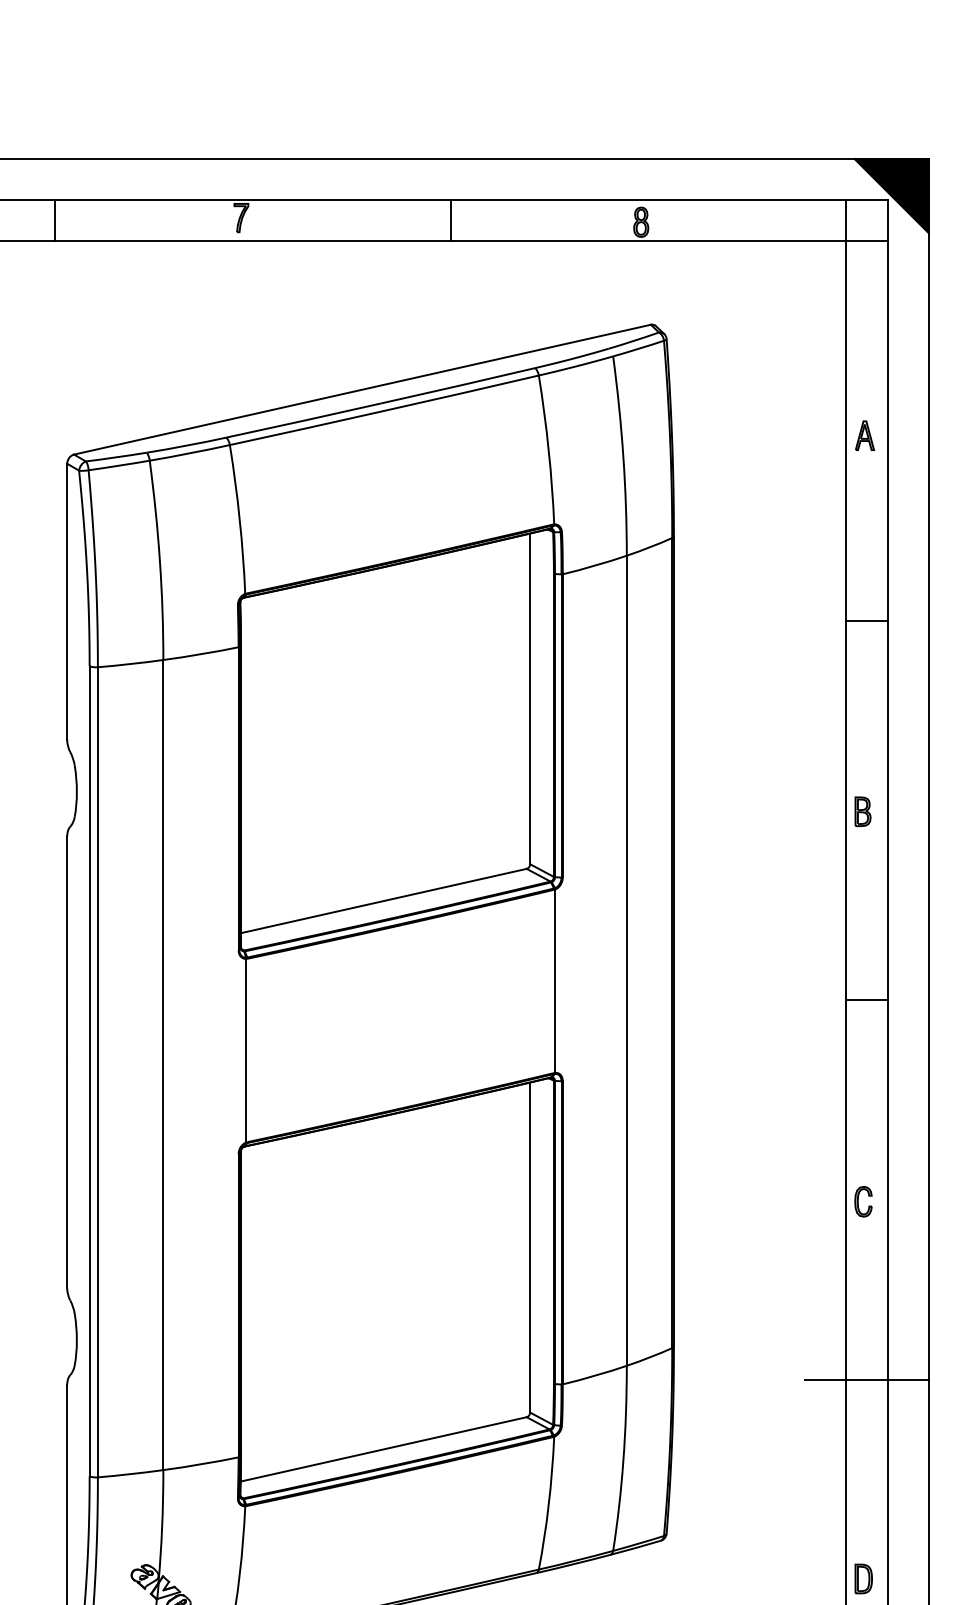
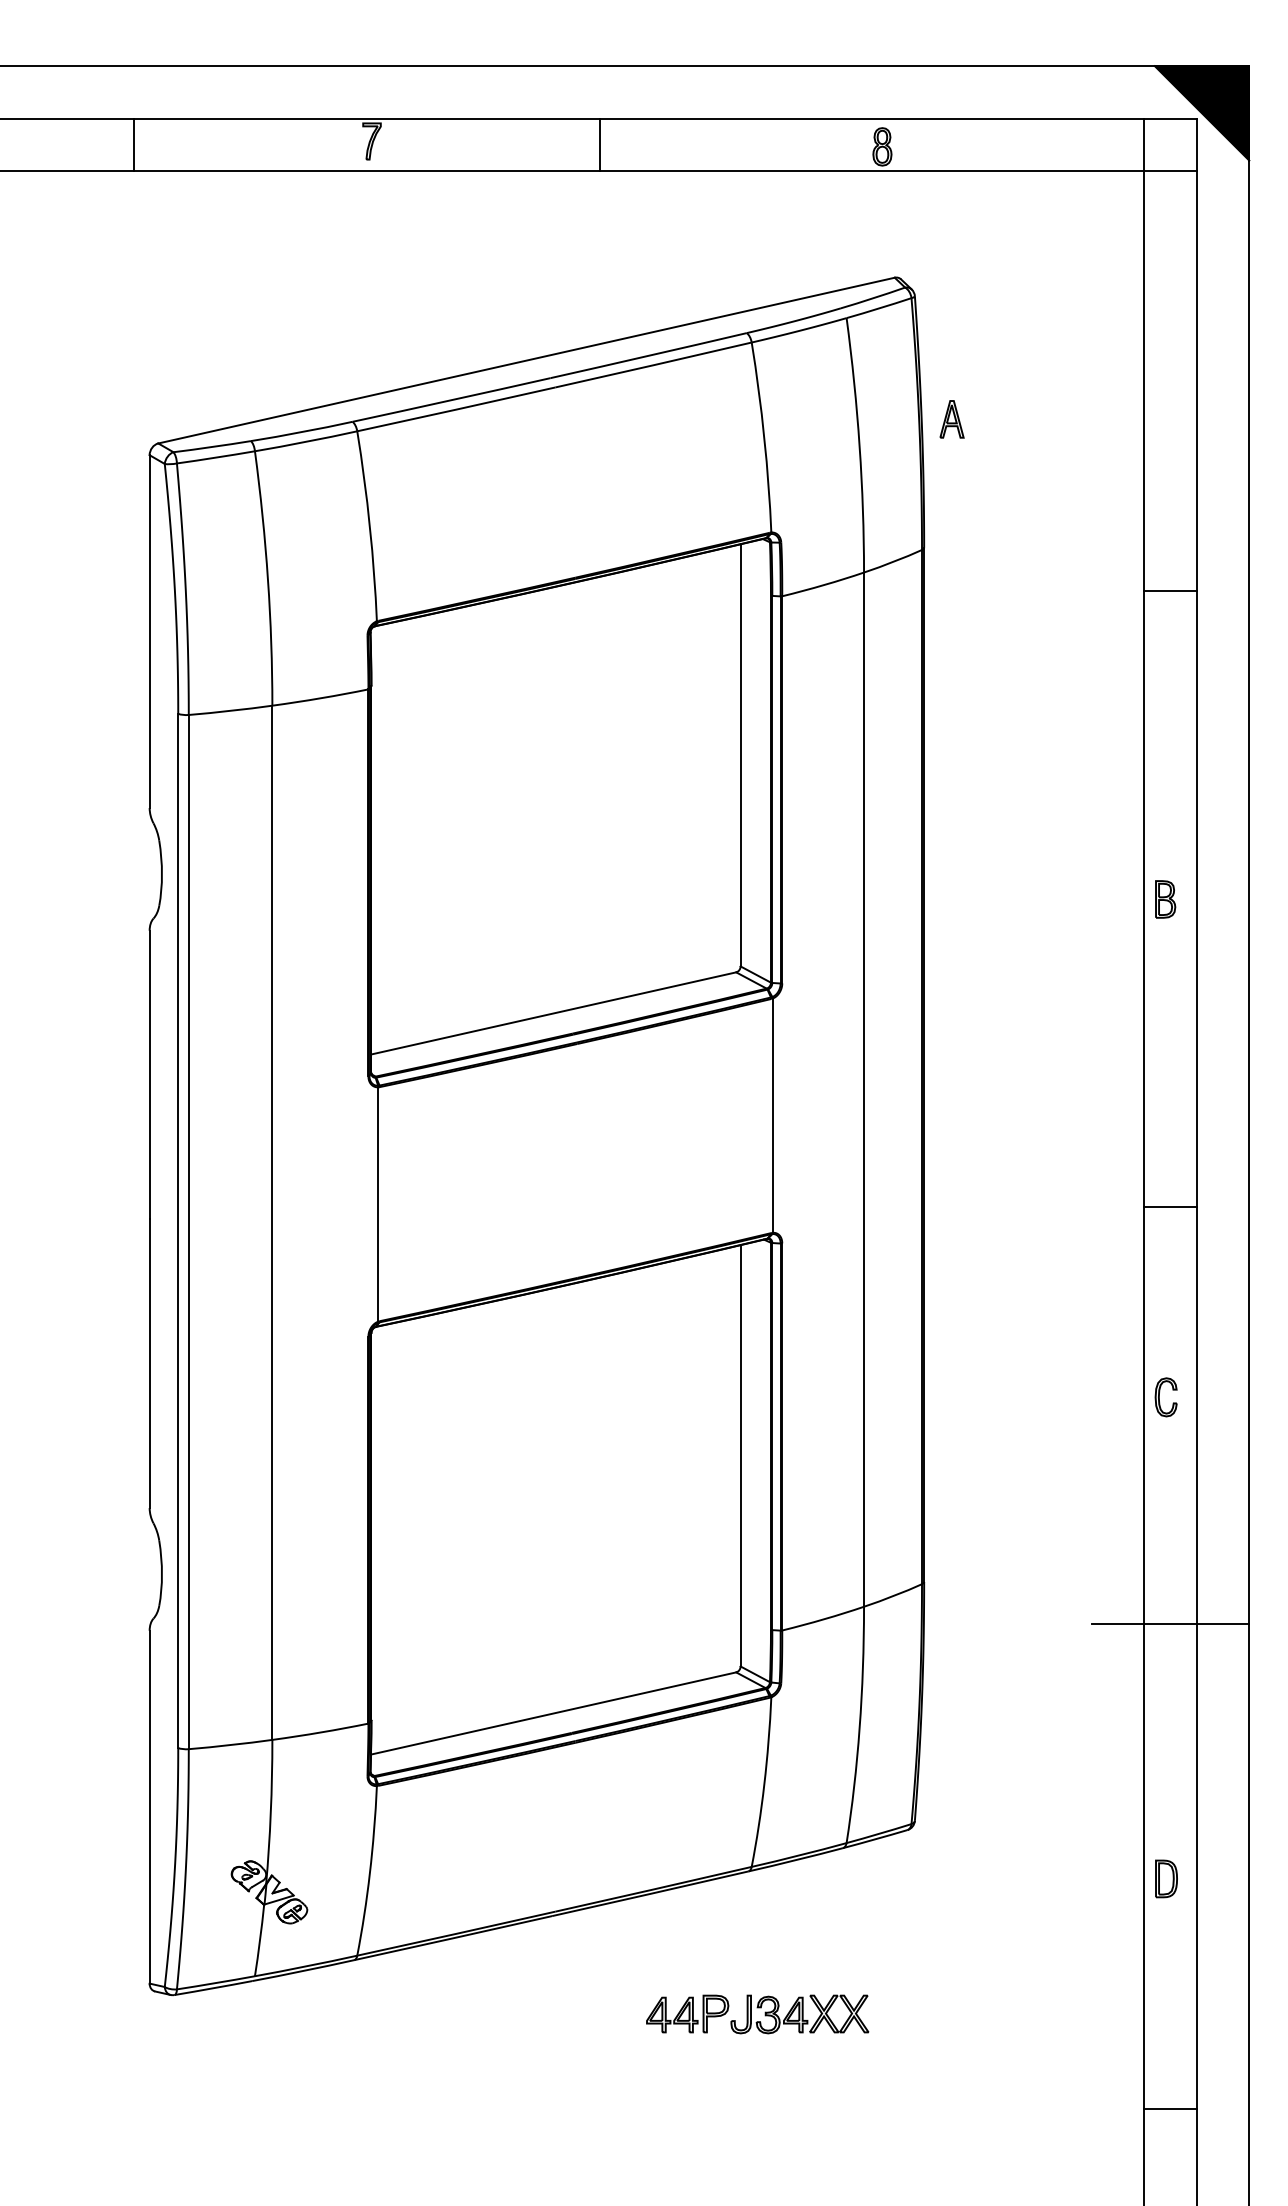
line: (450, 220) -> (600, 144), moved
part: (864, 435) -> (951, 419), moved
line: (866, 620) -> (1170, 590), moved
line: (866, 999) -> (1170, 1206), moved

